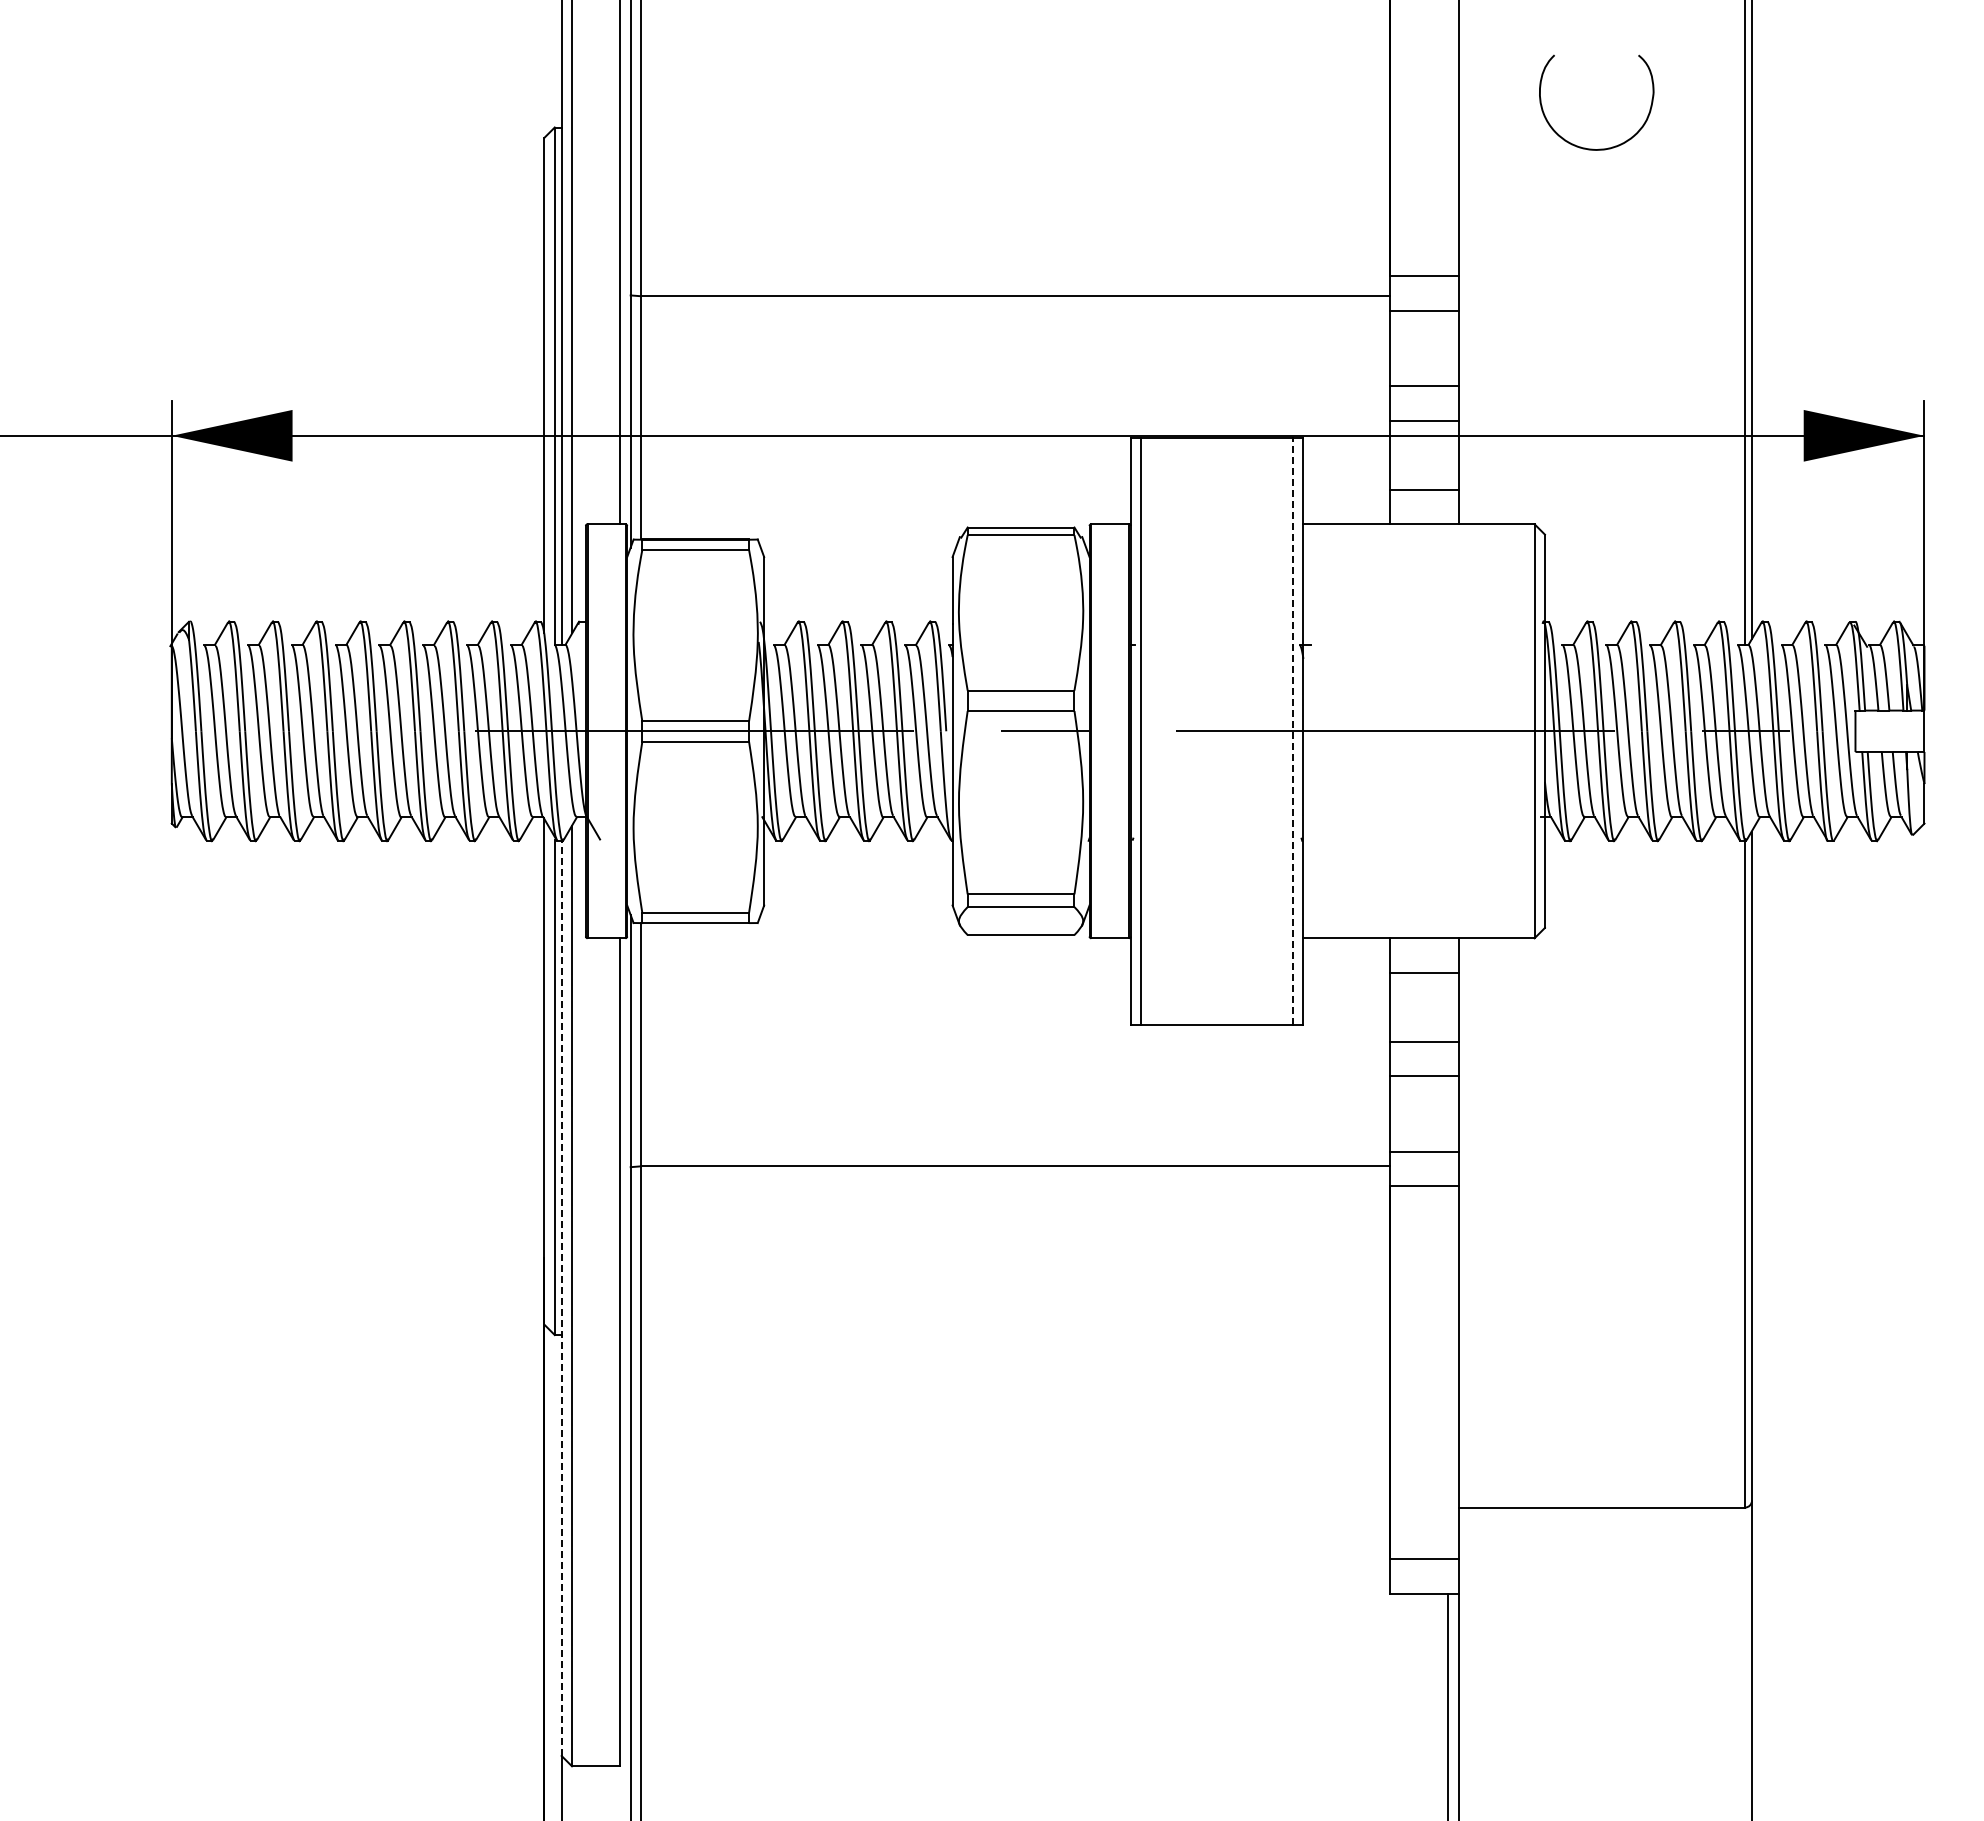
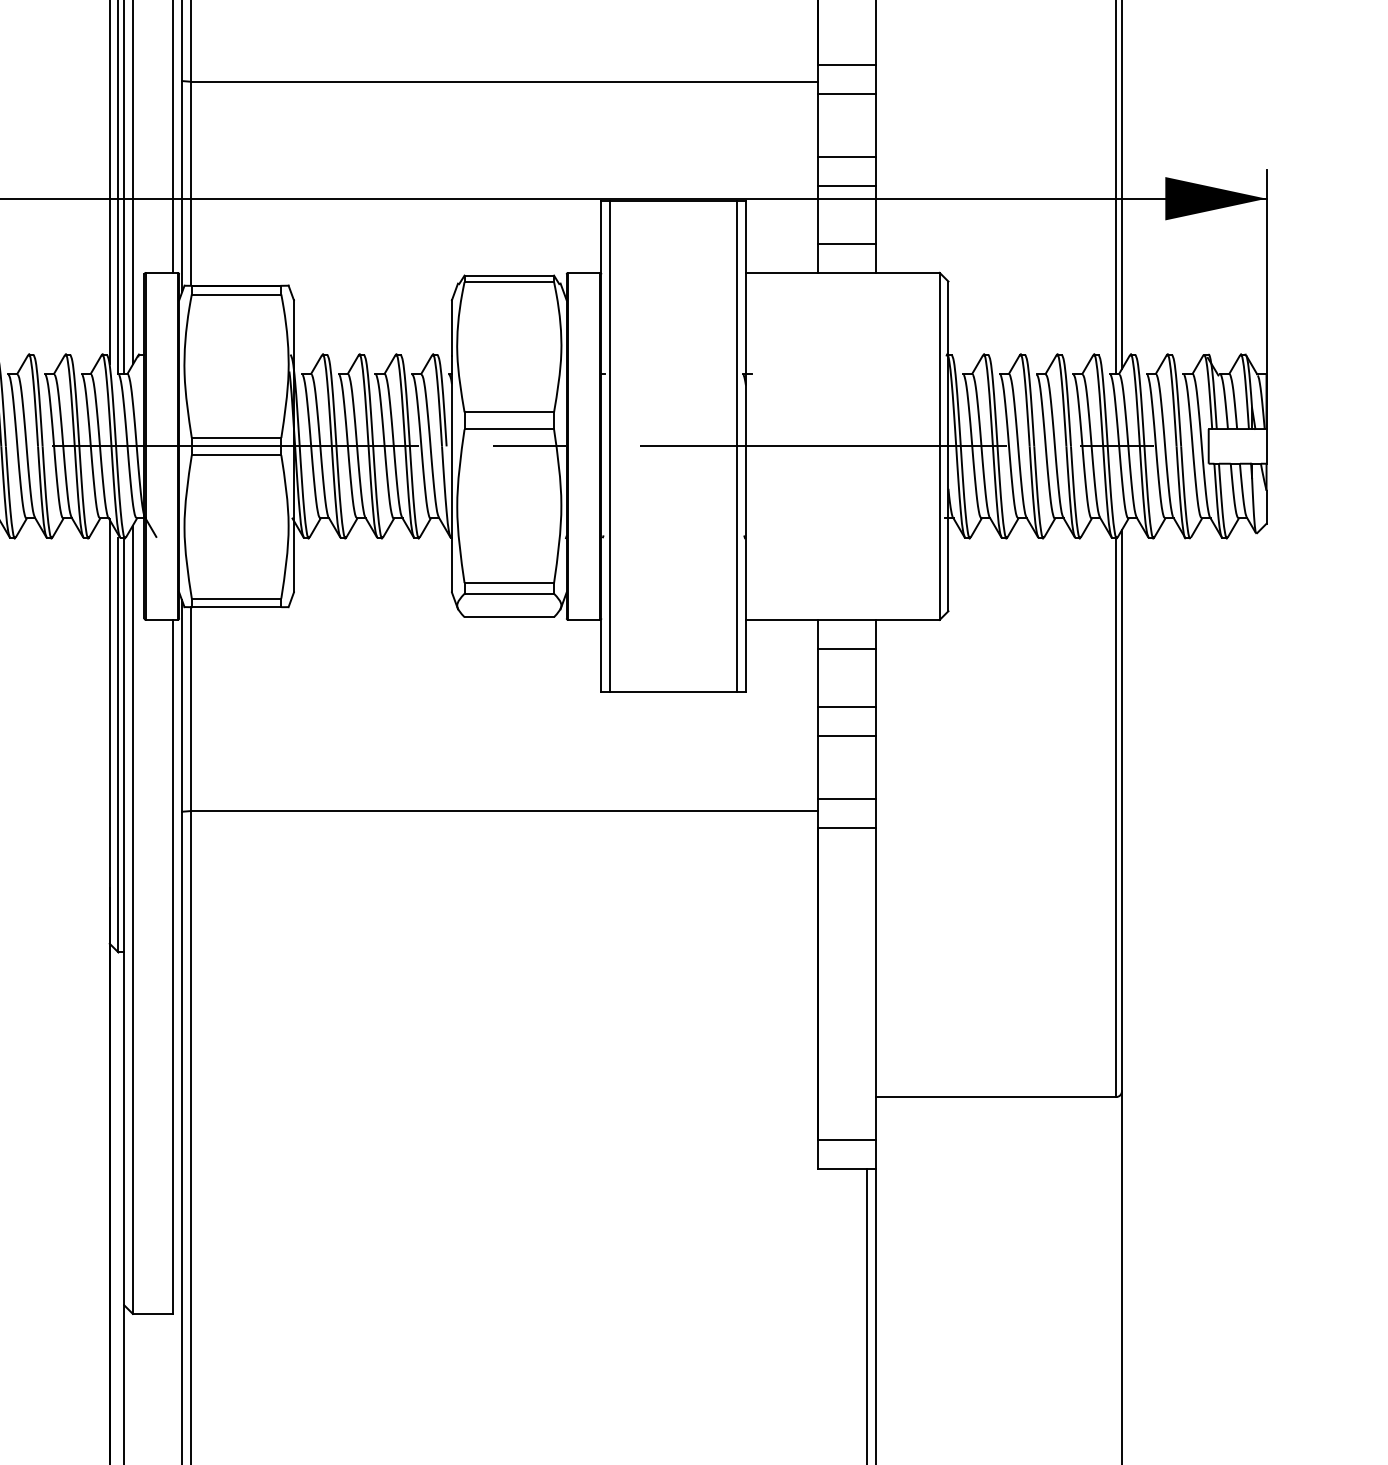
line: (1293, 730) -> (737, 445), dashed -> solid
line: (561, 1297) -> (124, 921), dashed -> solid

